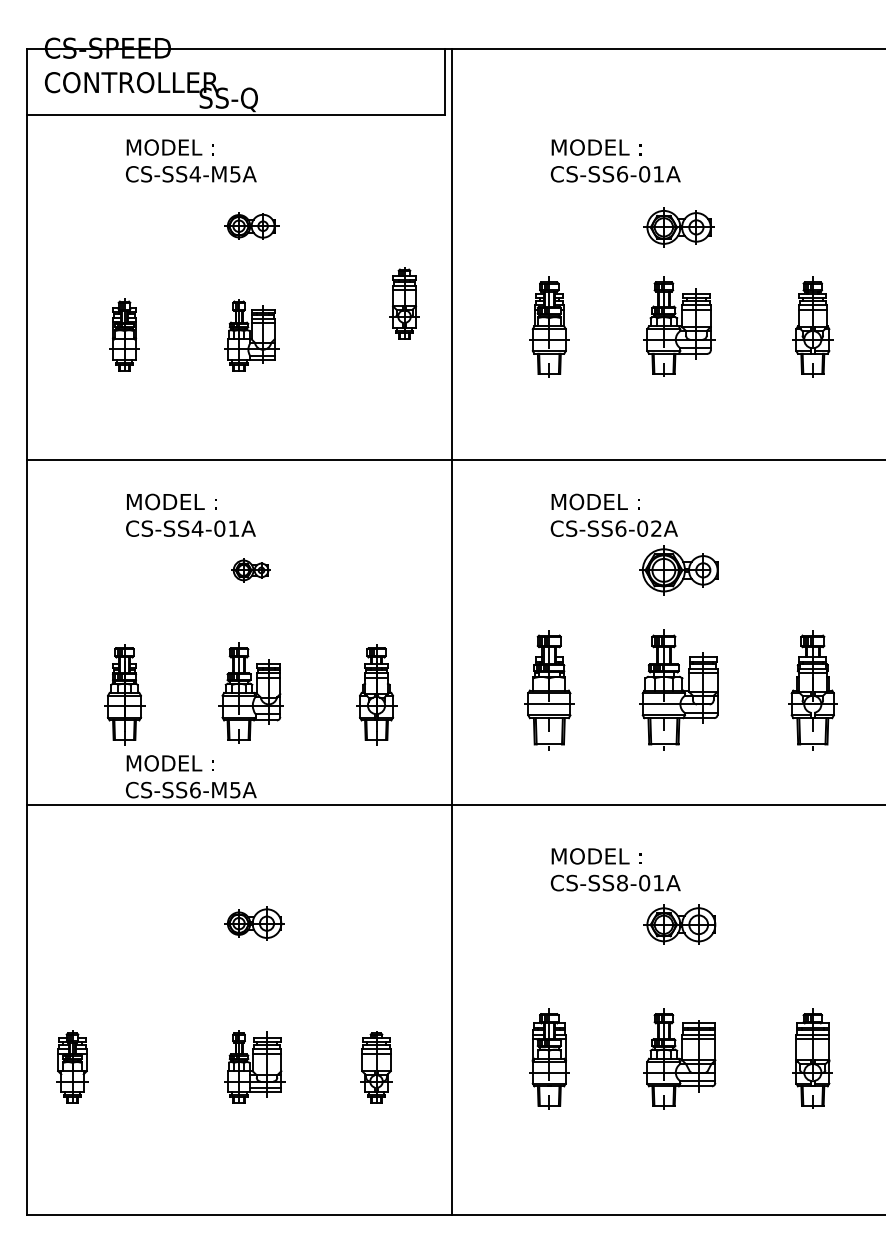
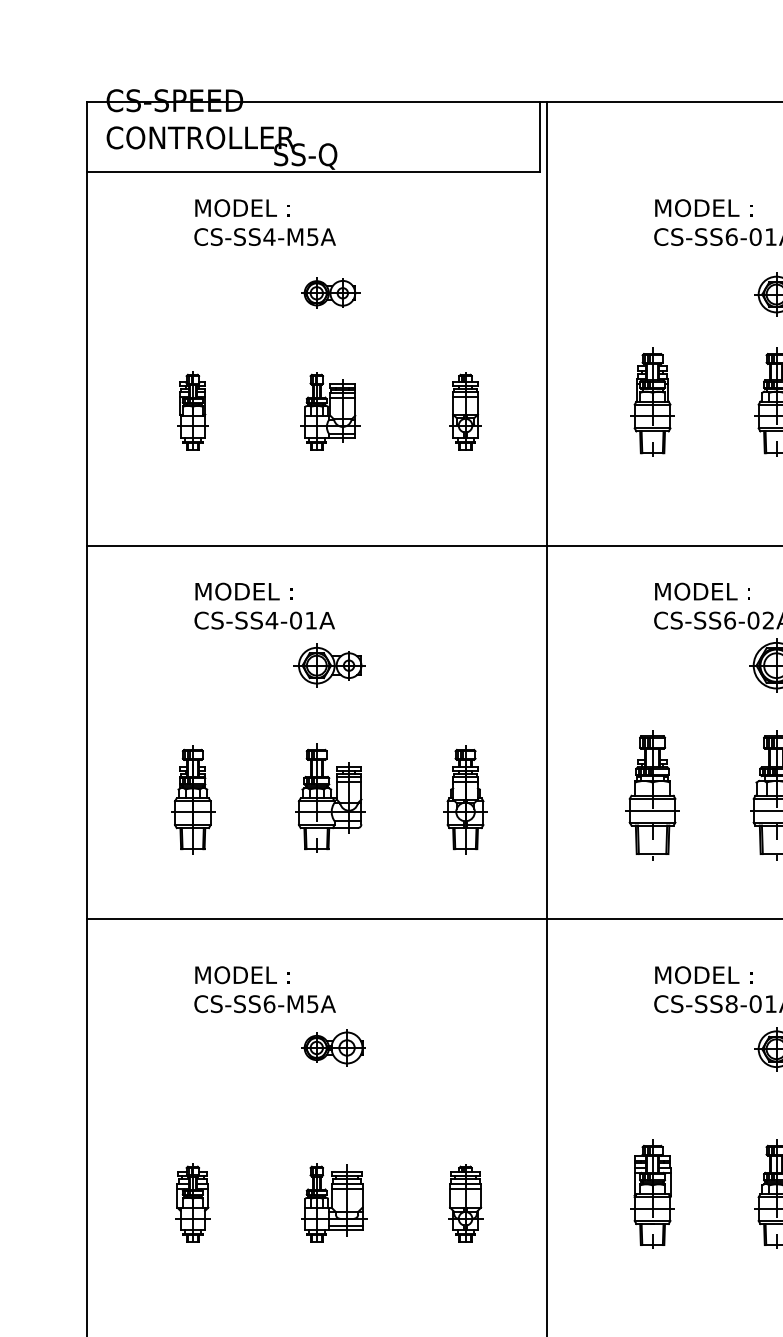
part: (404, 303) -> (465, 411), moved
part: (250, 570) -> (329, 665), size x1.67
text: (191, 776) -> (265, 989), moved
part: (72, 1066) -> (192, 1202), moved

